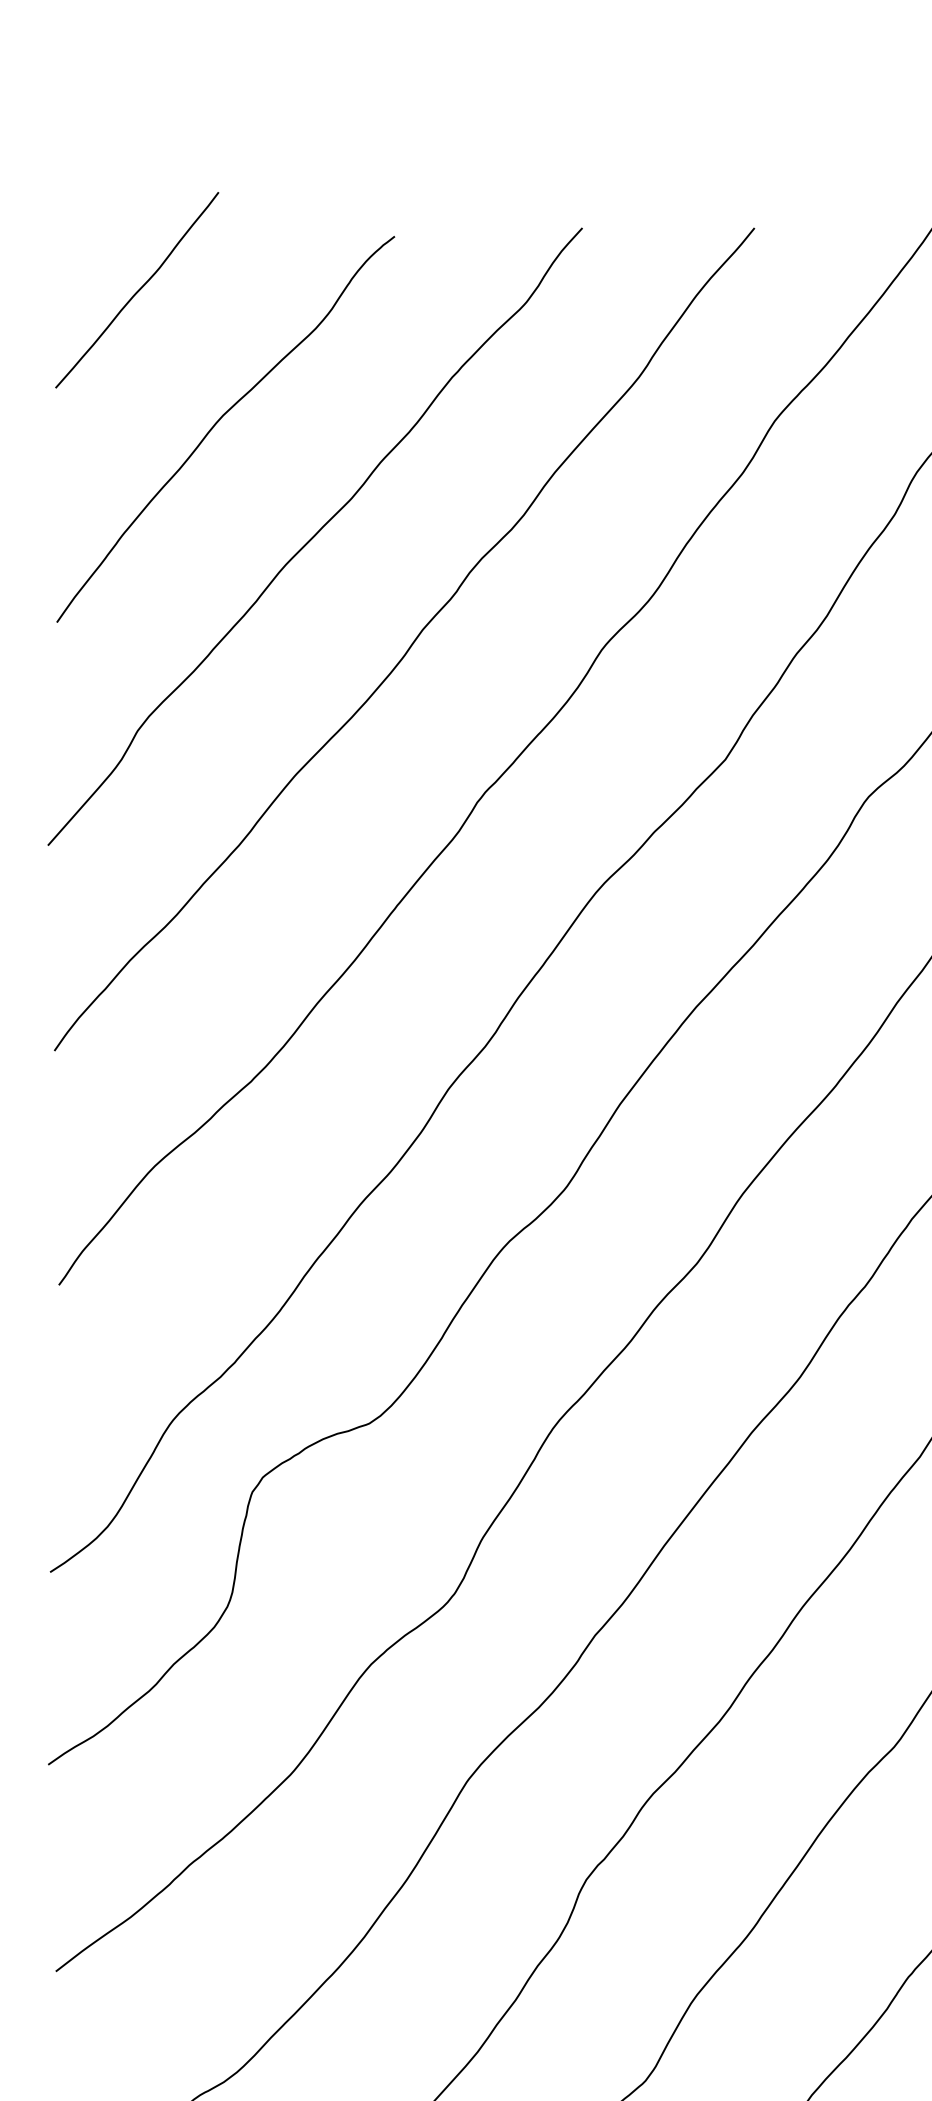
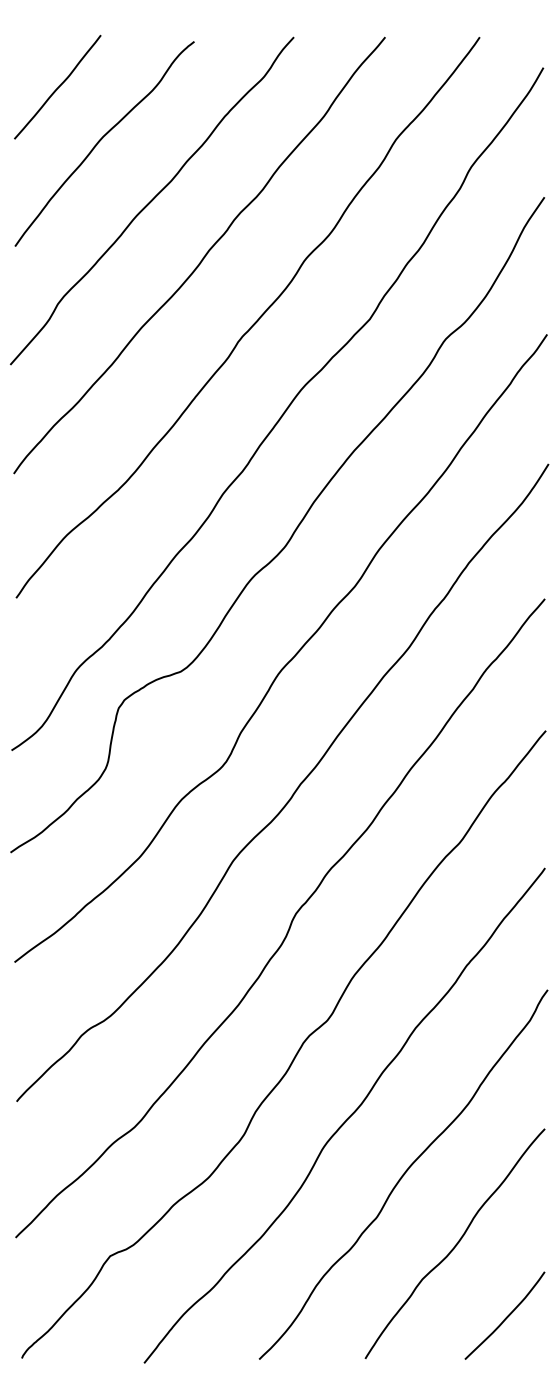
curve: (138, 288) -> (58, 86), moved

